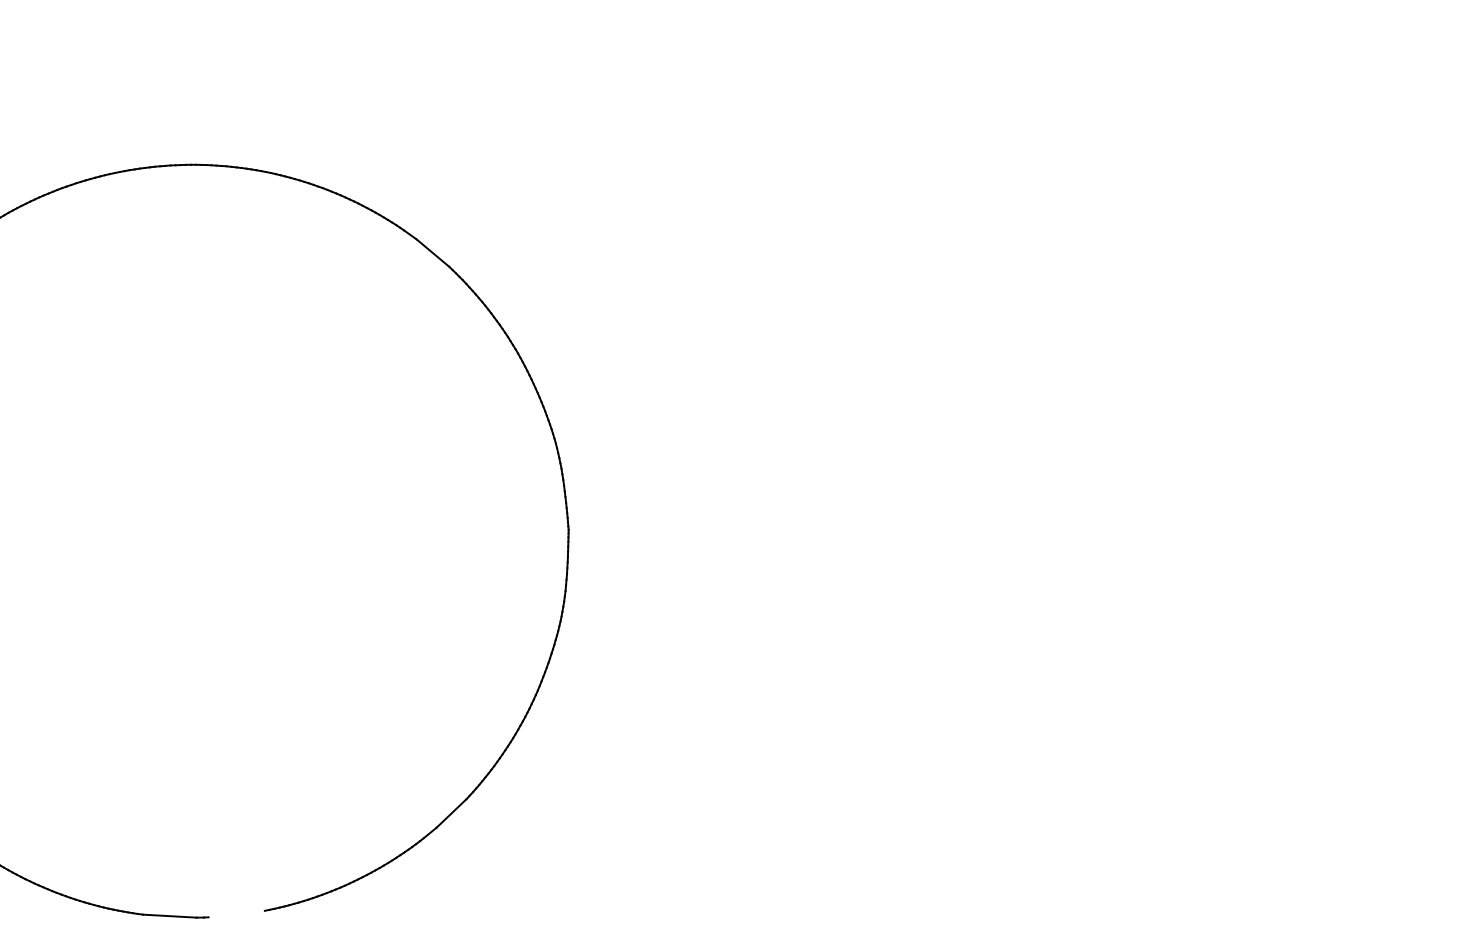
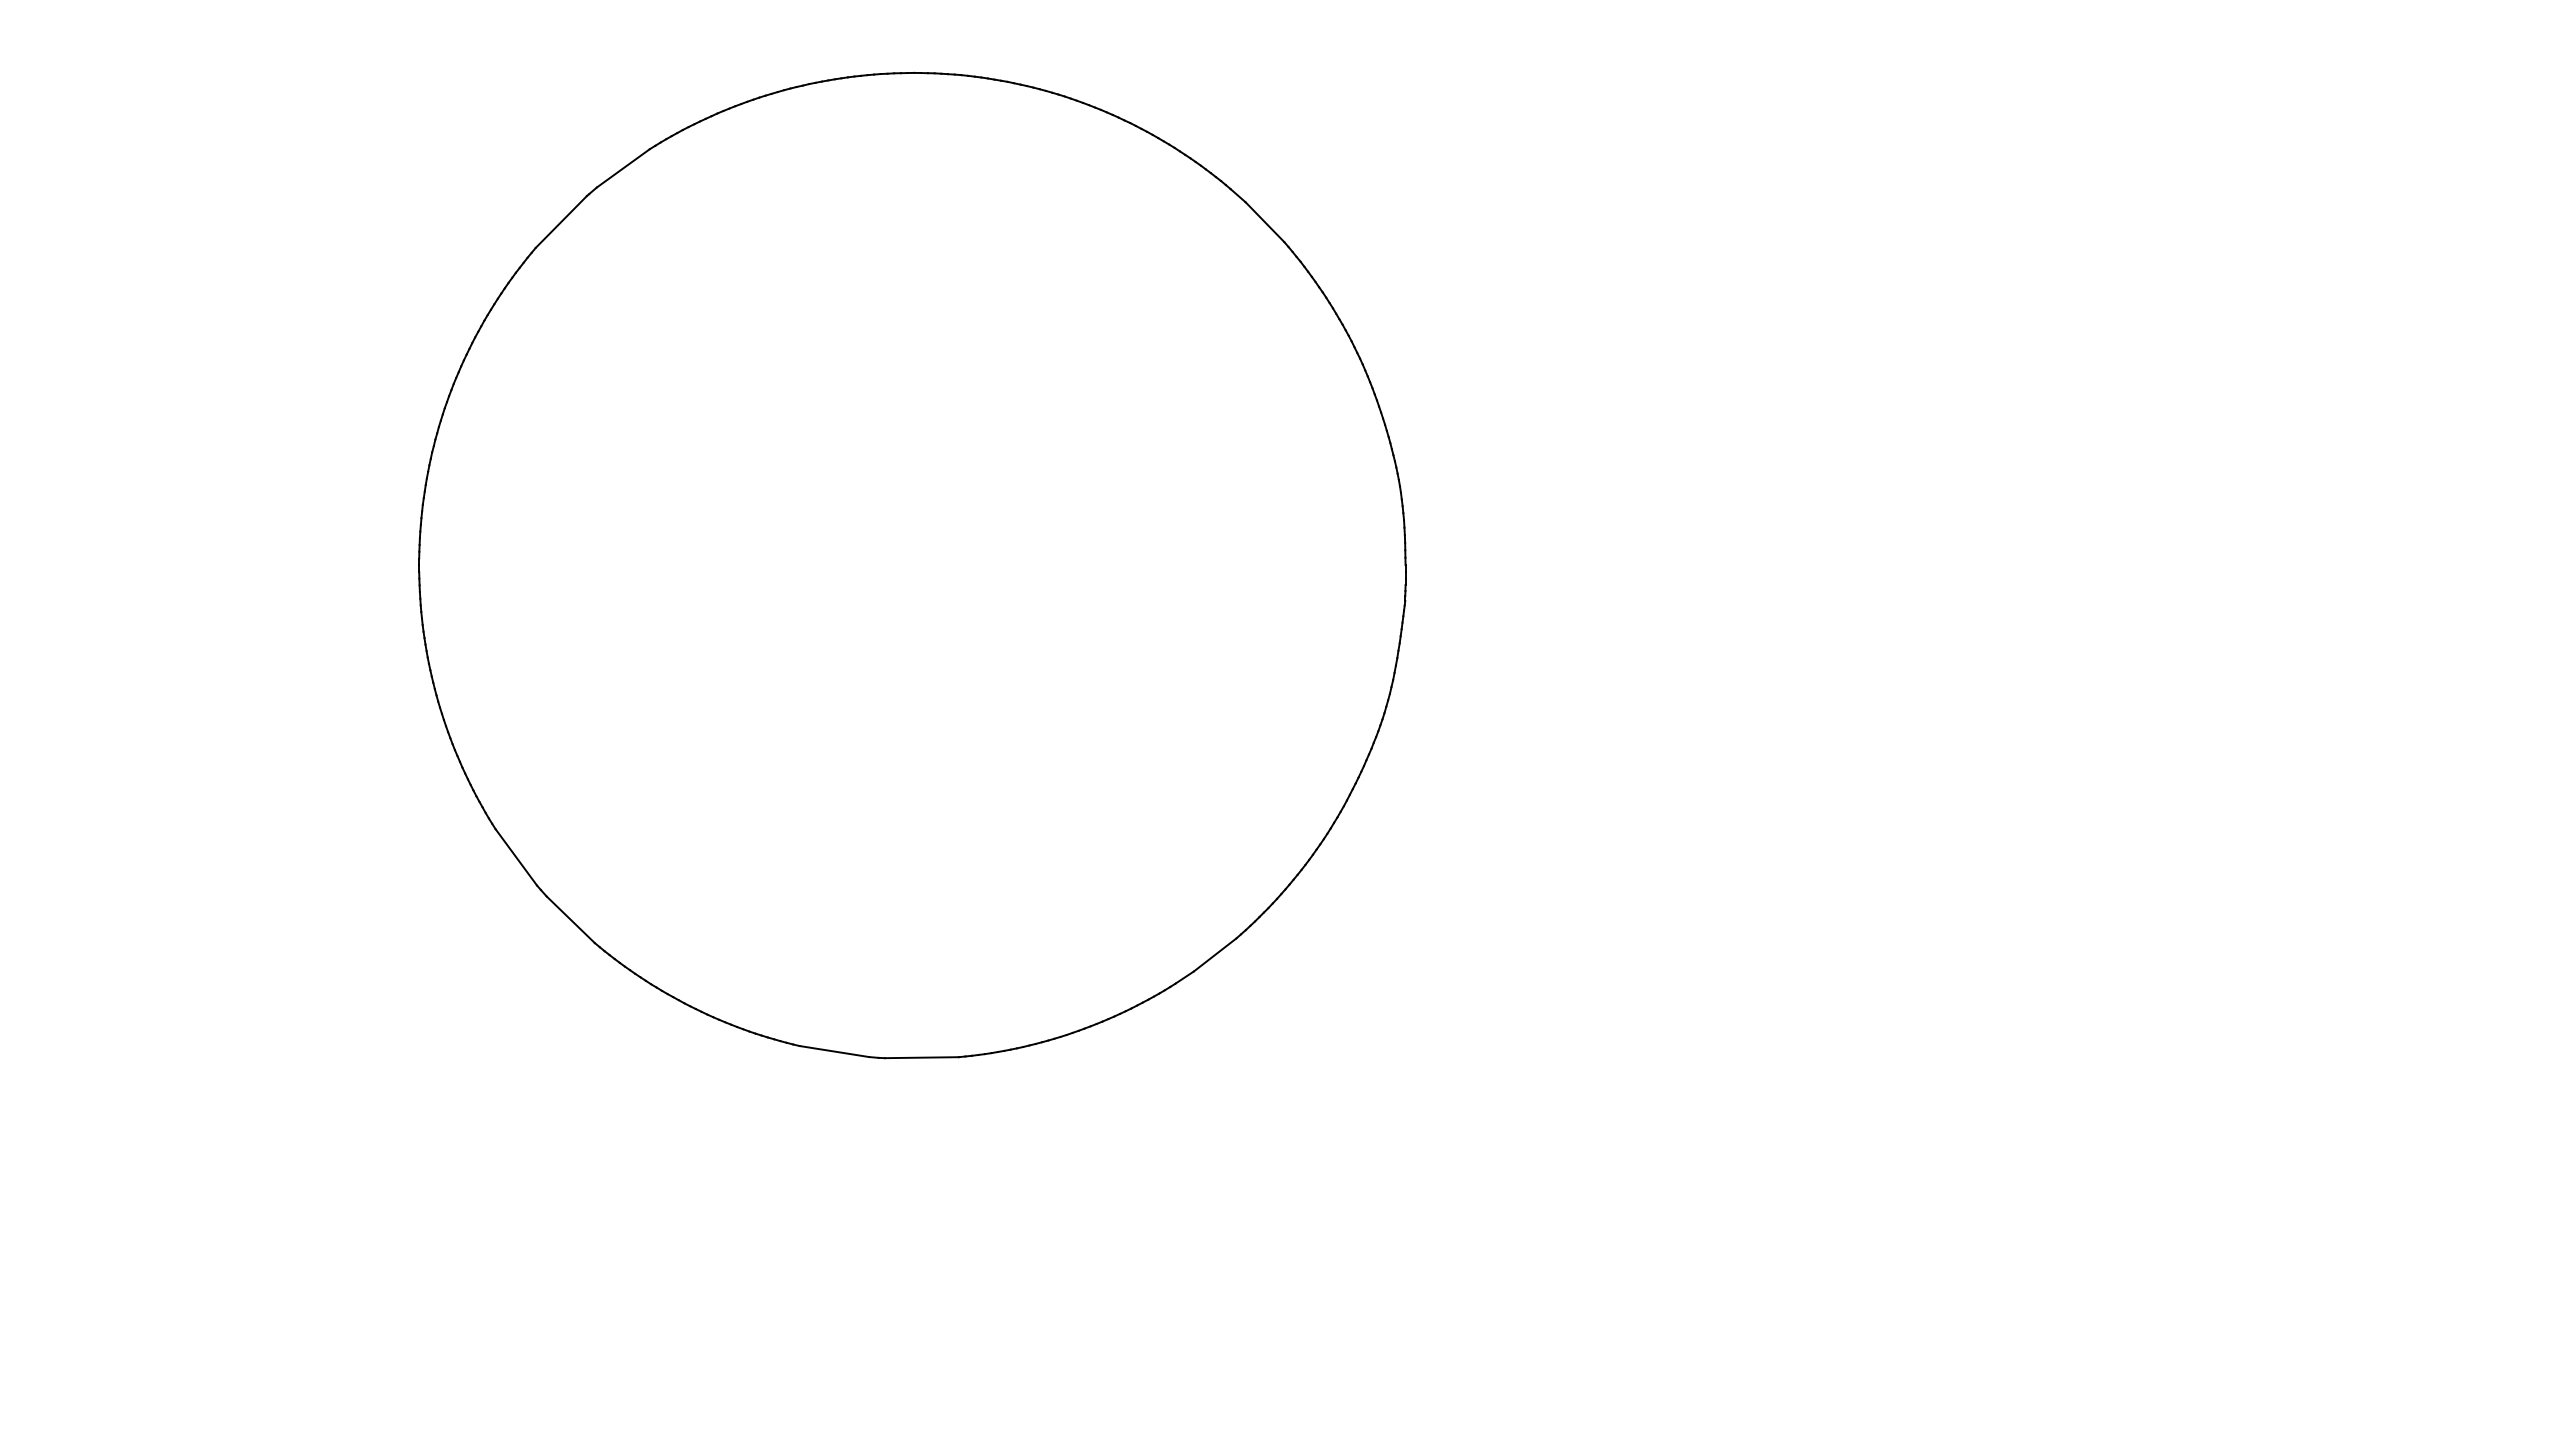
line: (236, 913) -> (921, 1057), added

